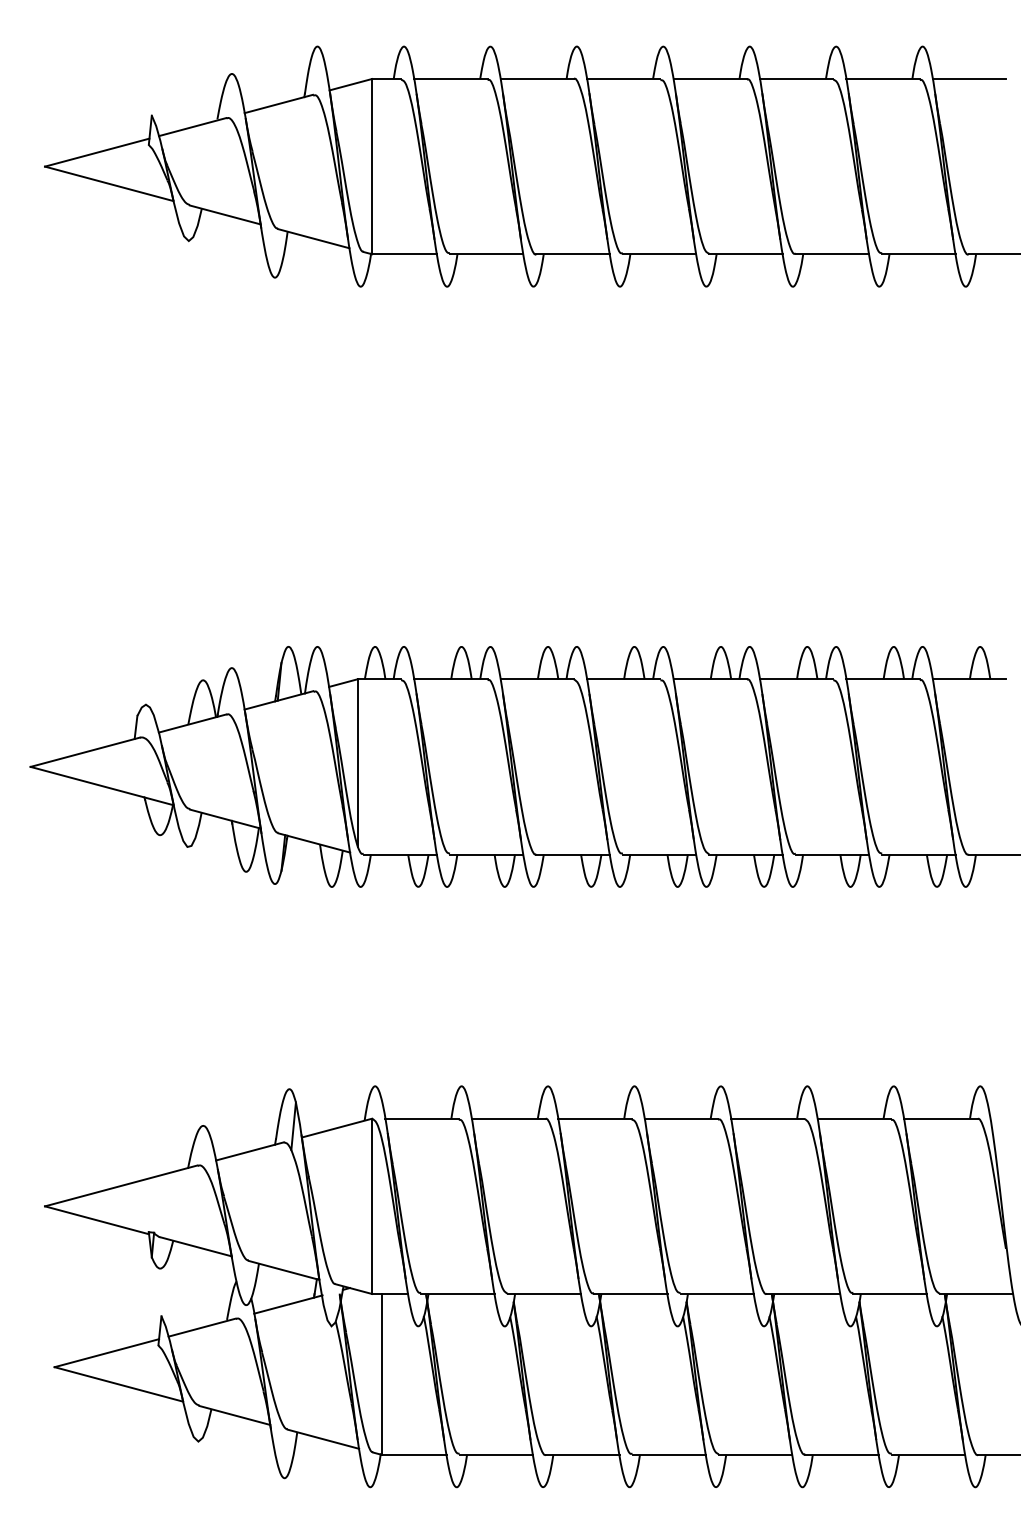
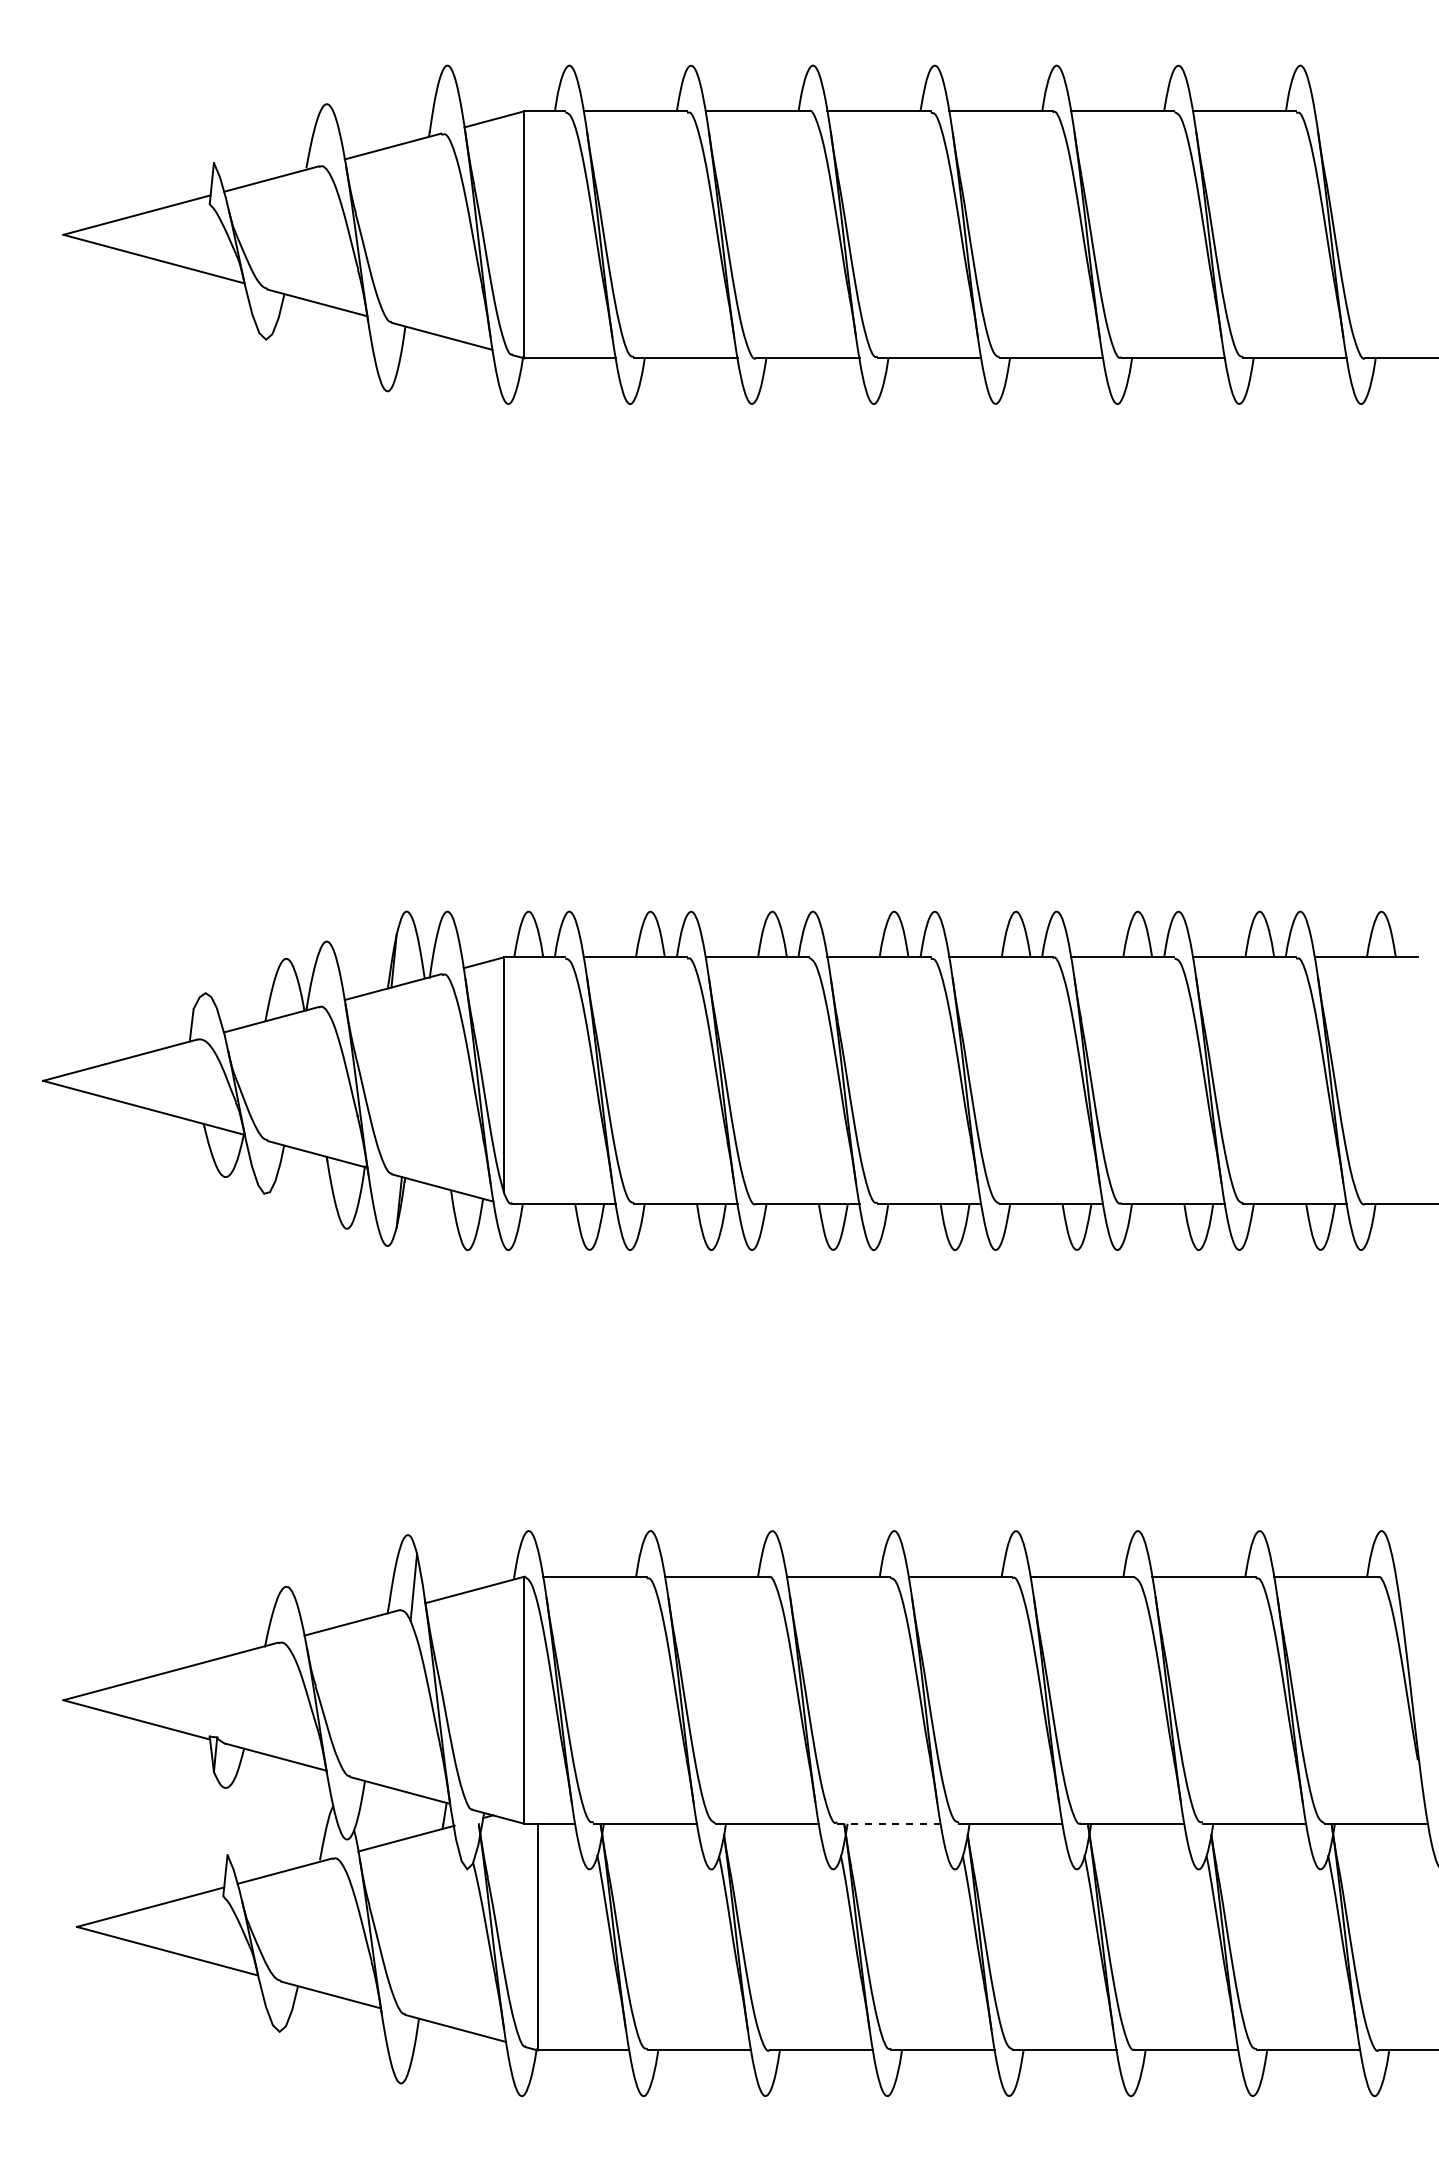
line: (969, 79) -> (1366, 111), removed
line: (631, 1293) -> (889, 1823), solid -> dashed

